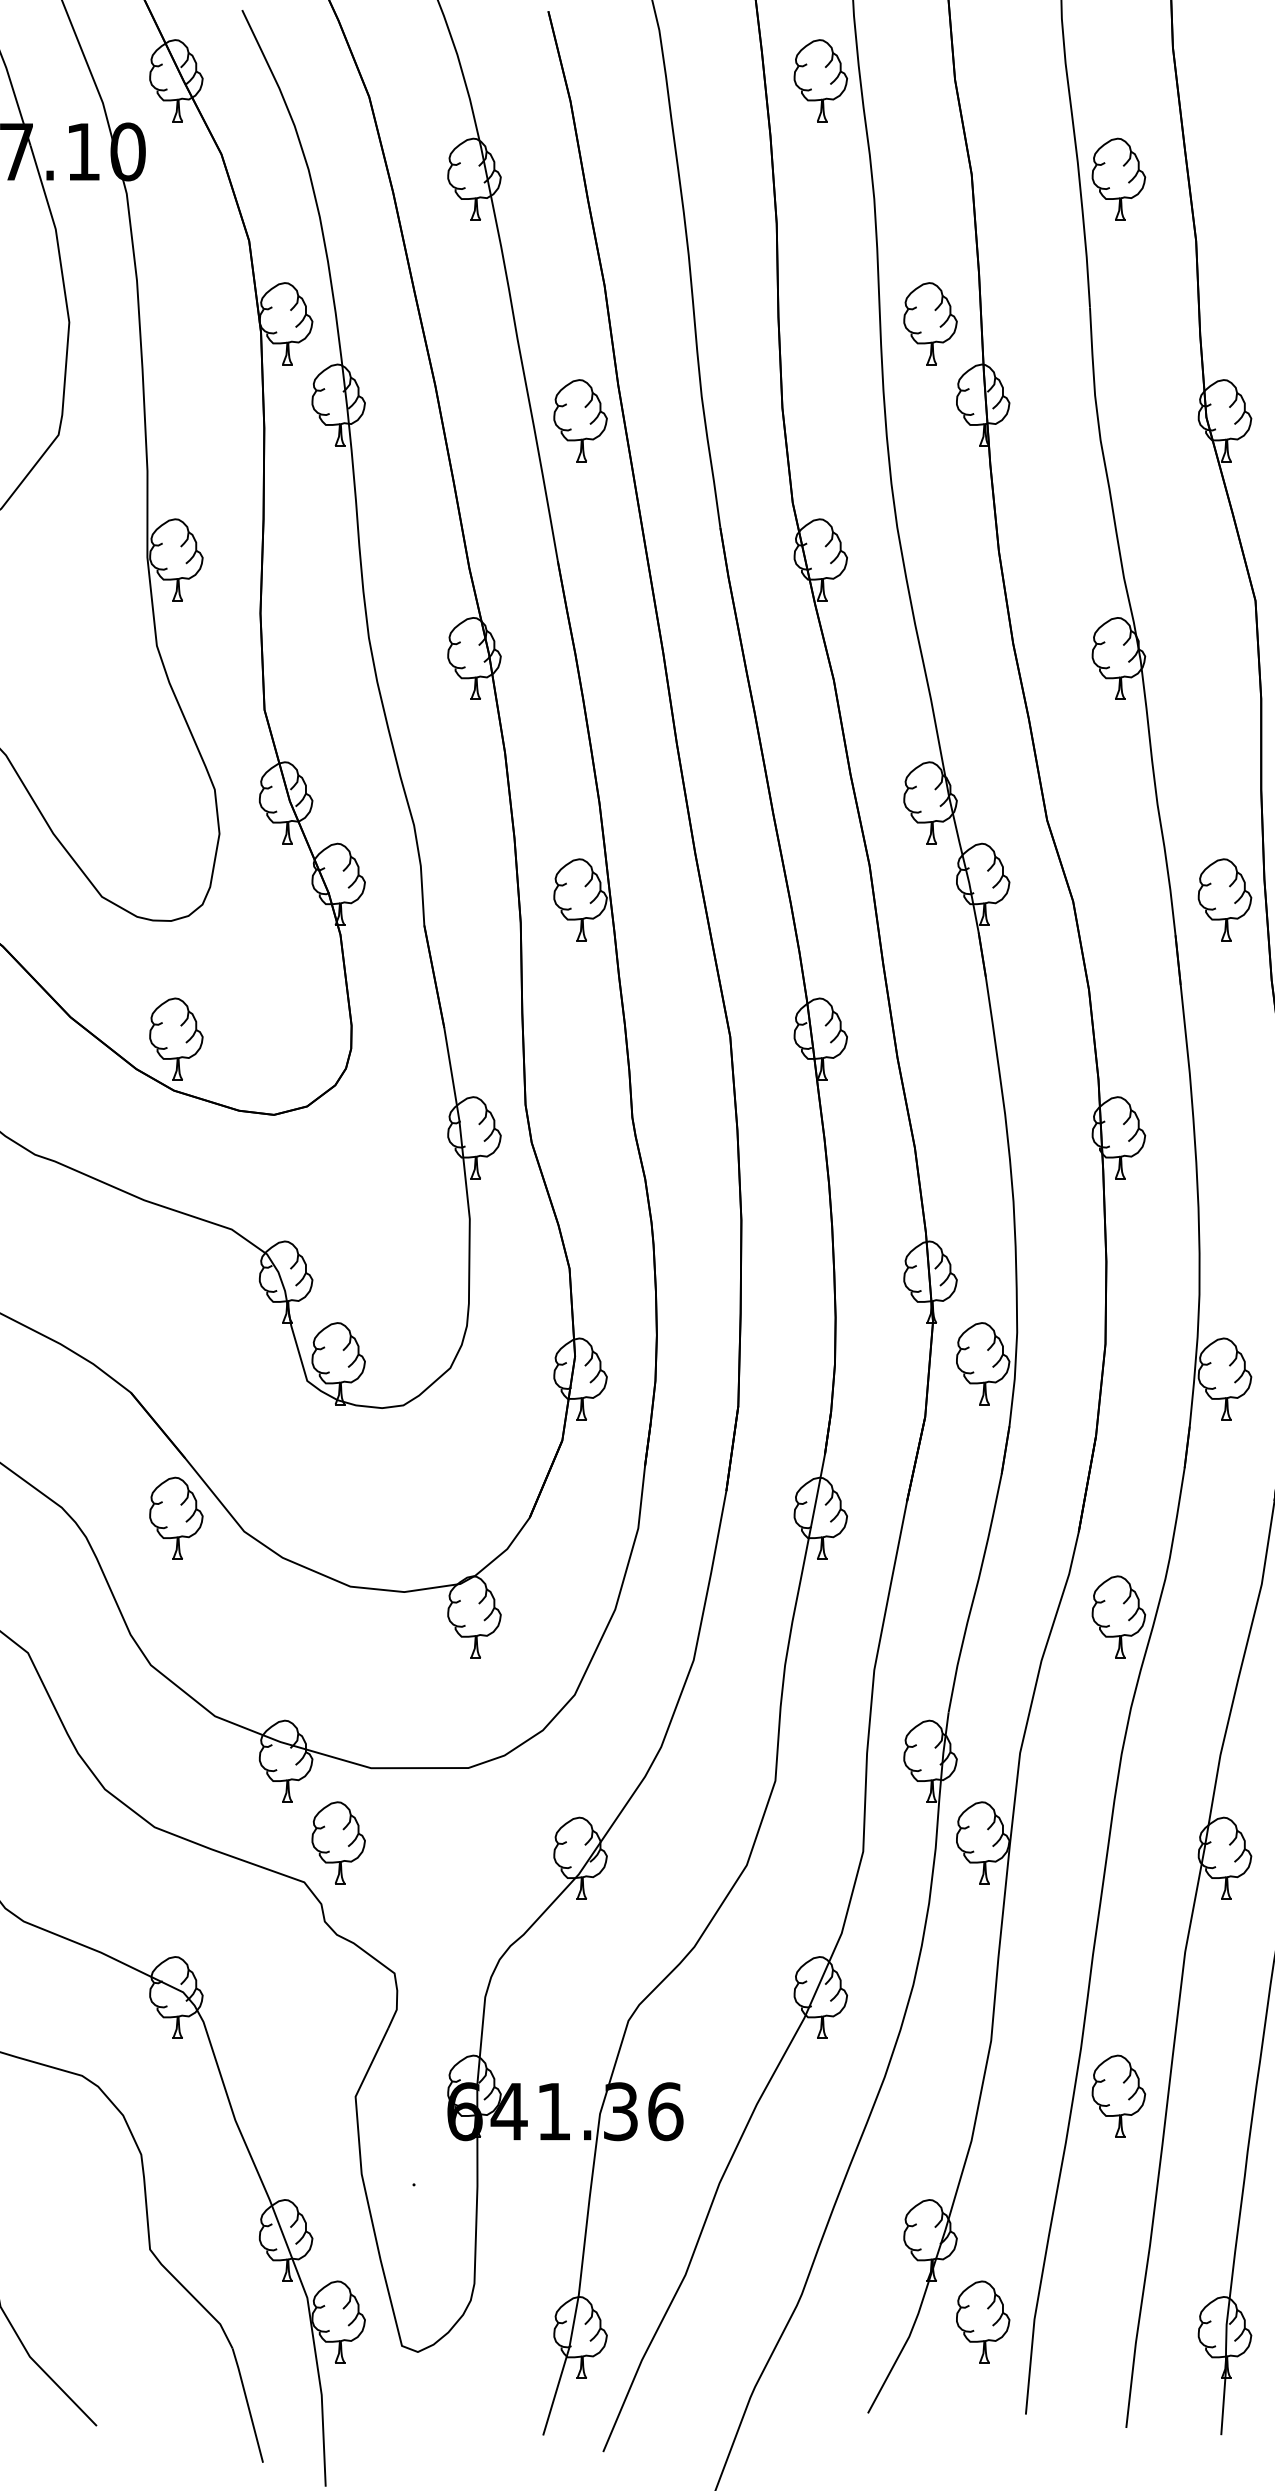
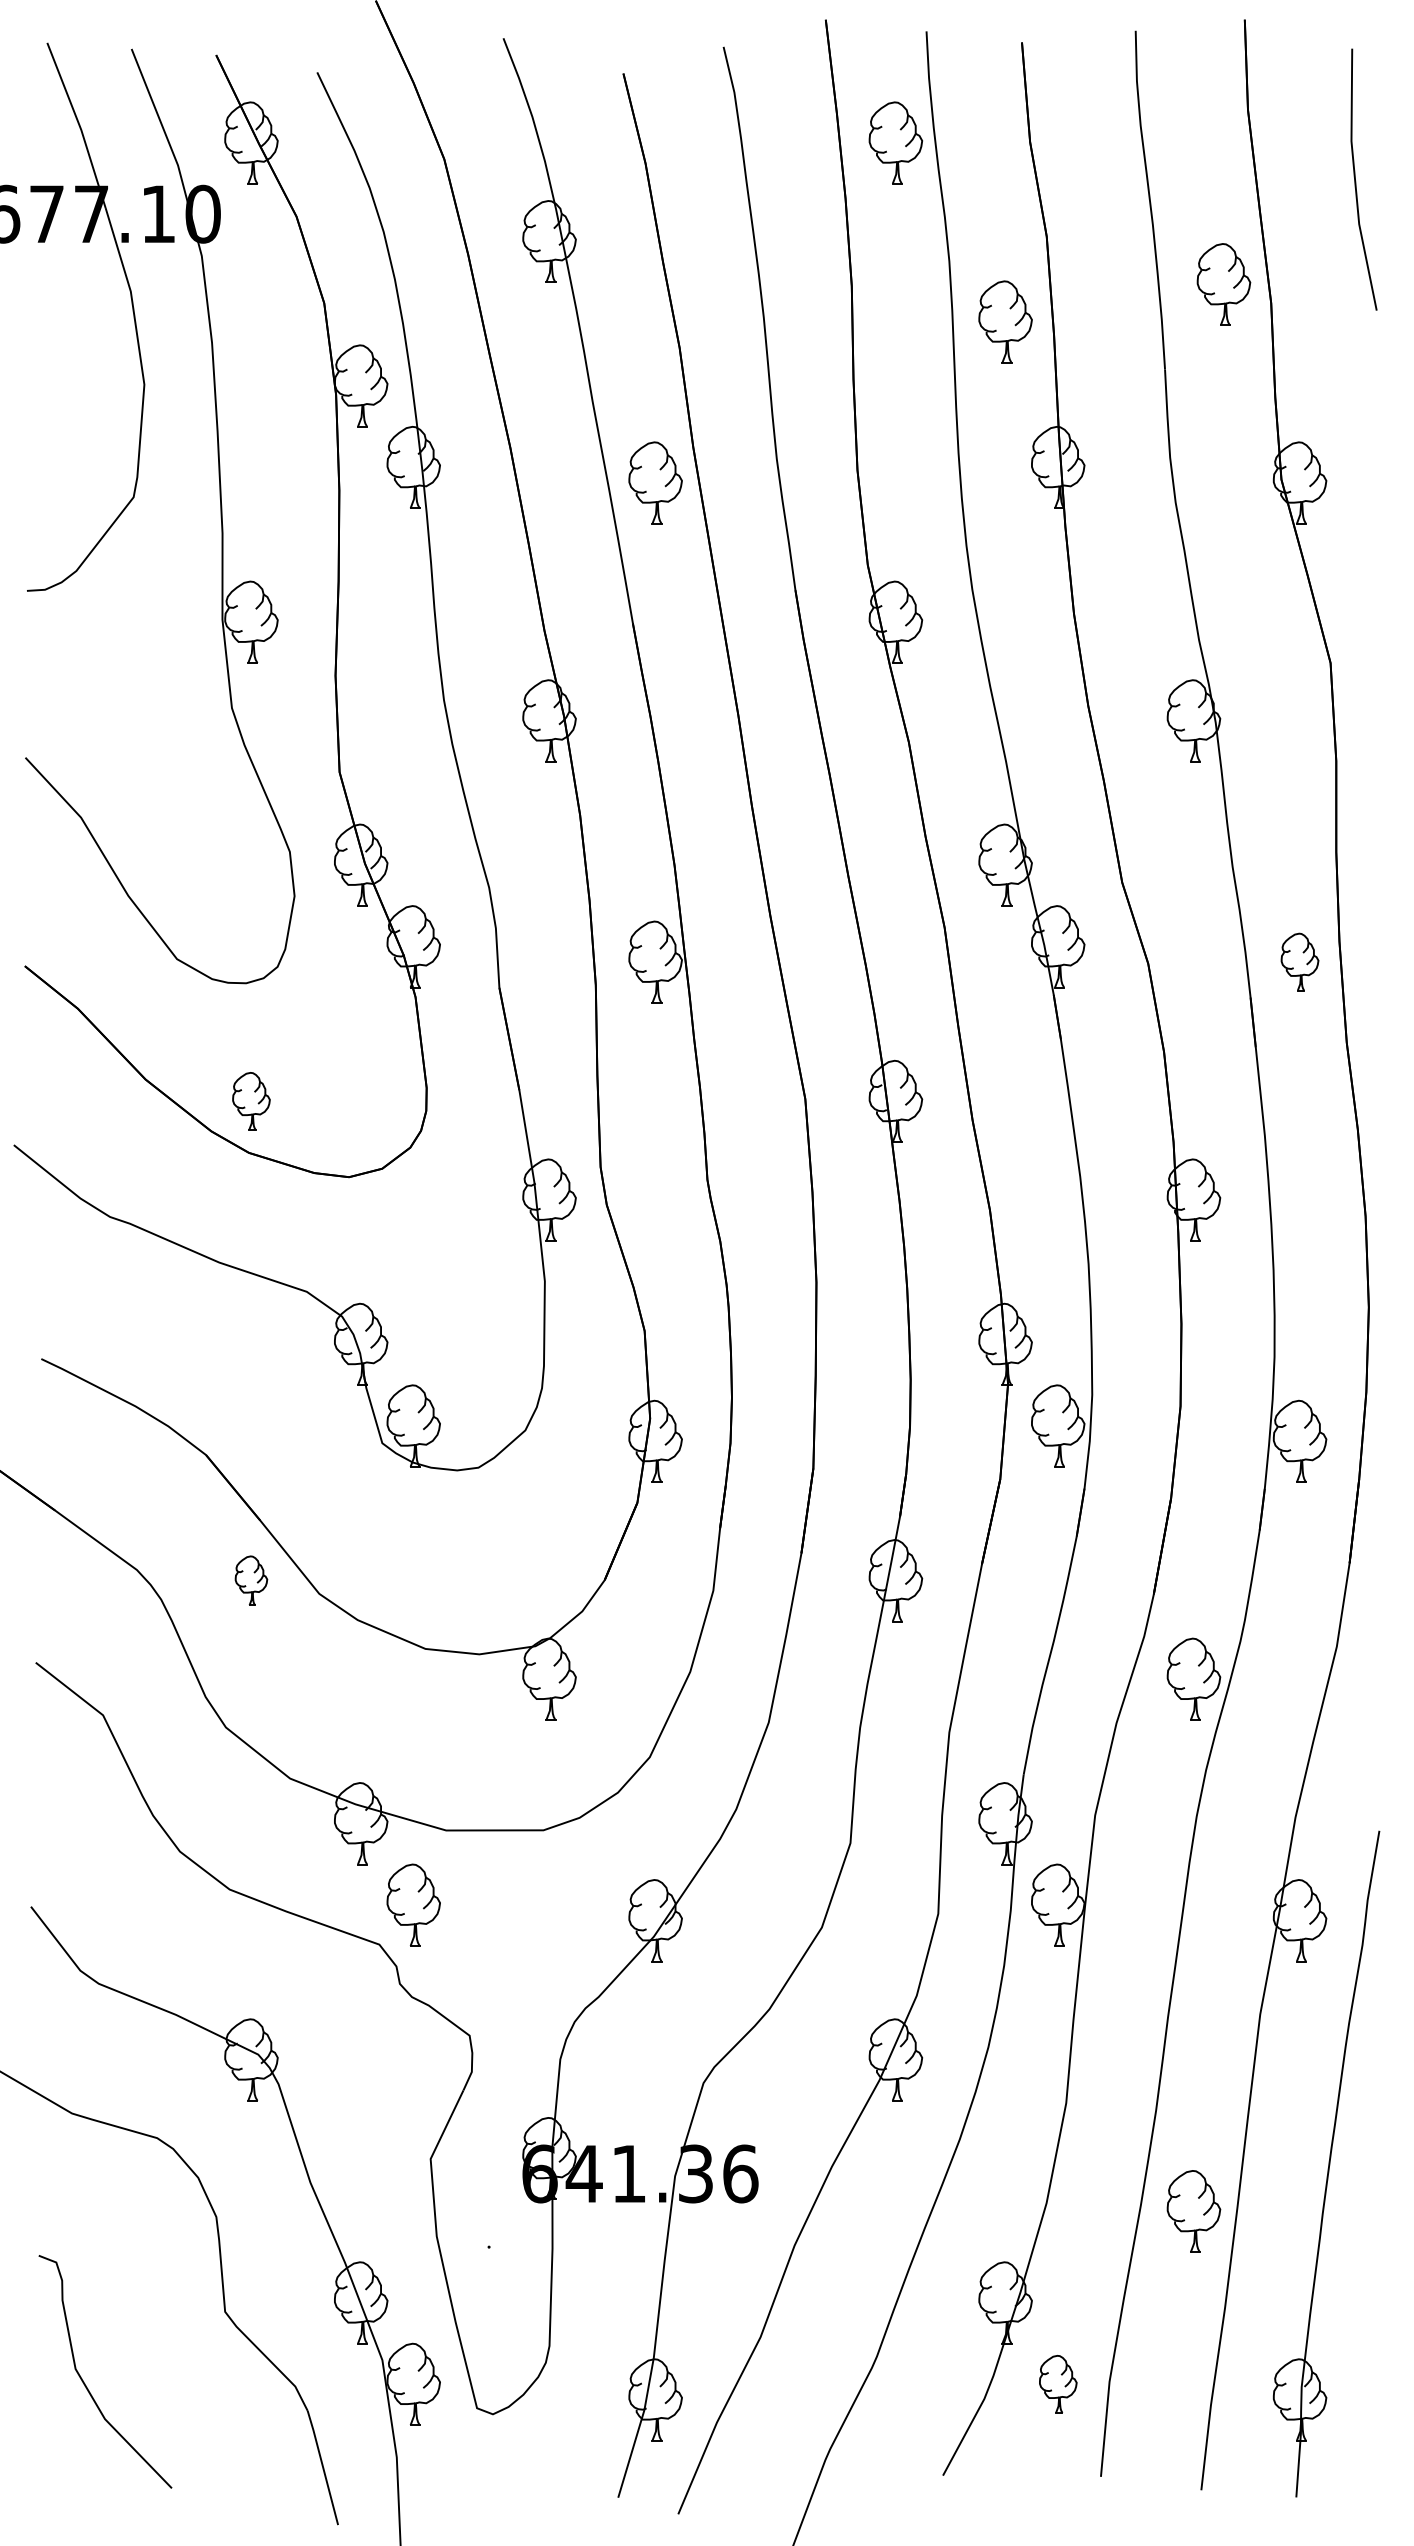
part: (1118, 179) -> (1223, 284), moved
part: (930, 323) -> (1005, 321), moved
part: (1224, 899) -> (1299, 961), size x0.7
part: (176, 1038) -> (251, 1100), size x0.7
part: (176, 1518) -> (251, 1580), size x0.6
part: (1118, 2096) -> (1193, 2211), moved
part: (983, 2321) -> (1058, 2383), size x0.7

